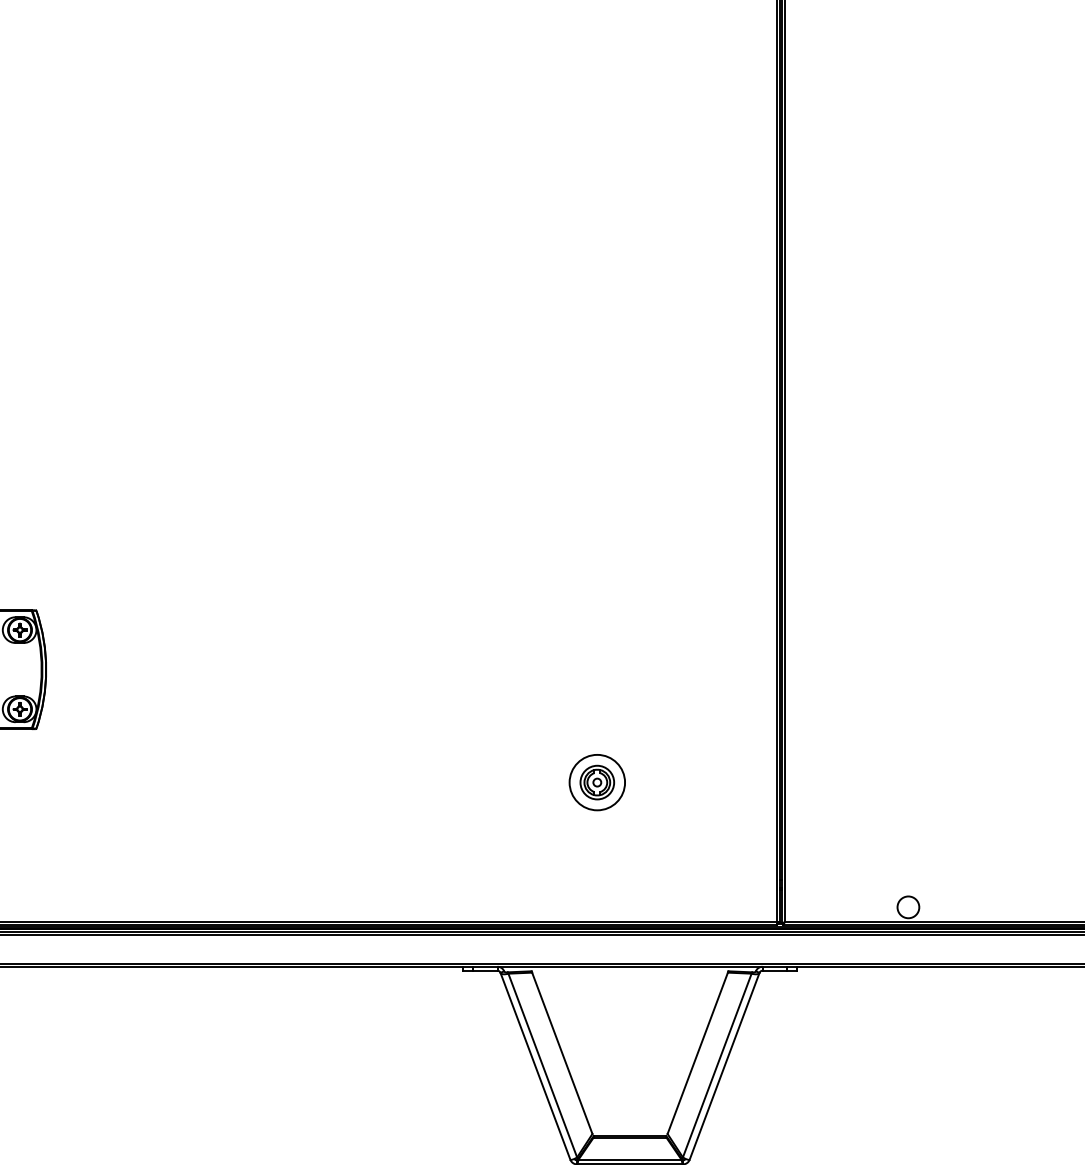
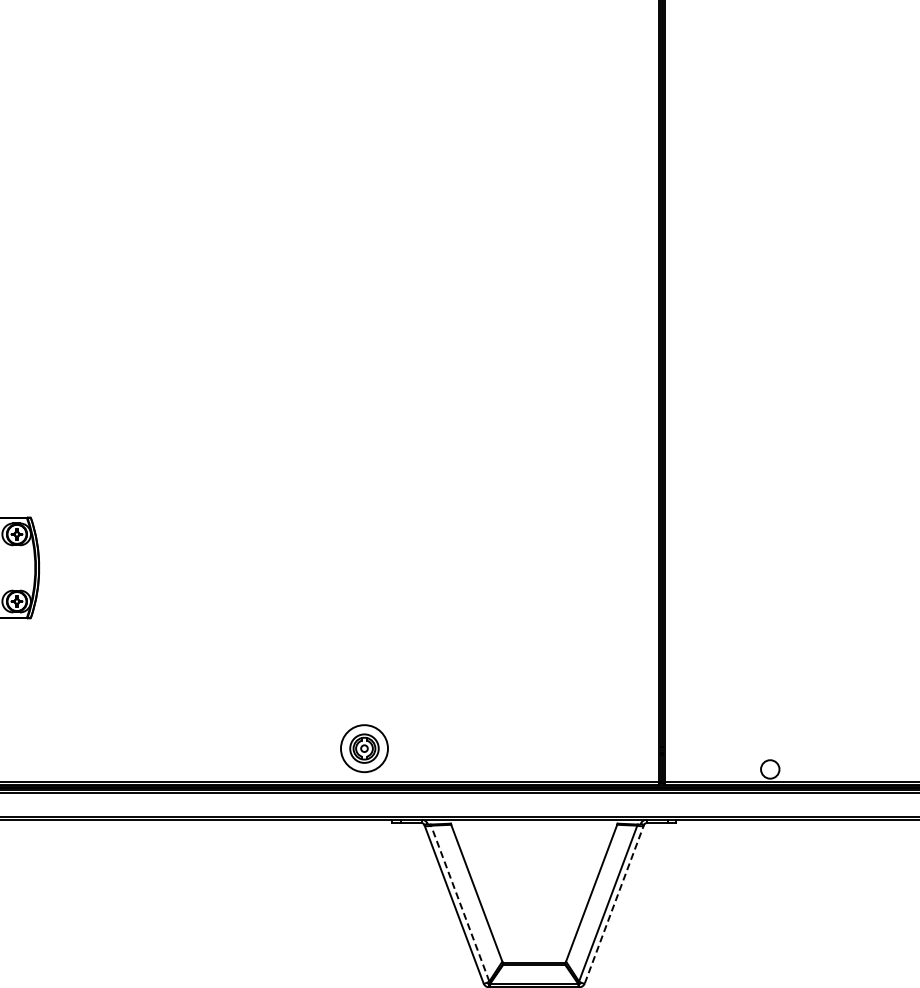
part: (597, 782) -> (364, 748), moved
line: (543, 1065) -> (460, 903), solid -> dashed
line: (724, 1066) -> (614, 904), solid -> dashed

